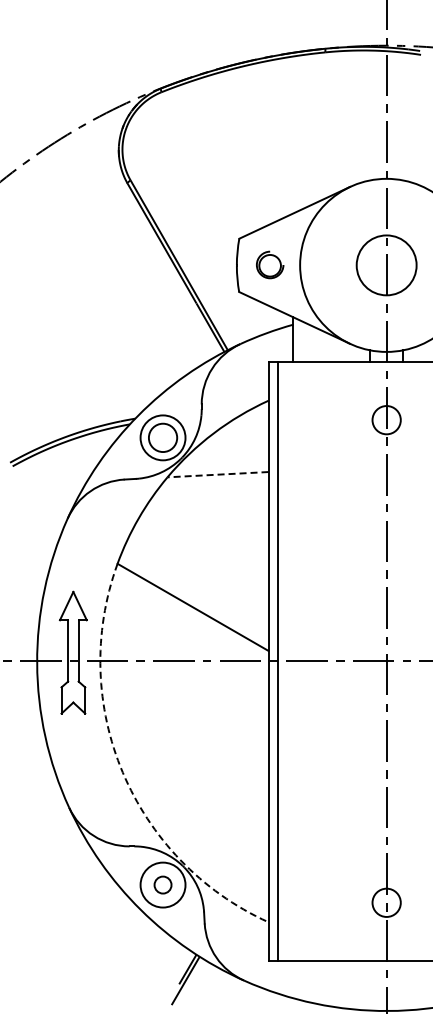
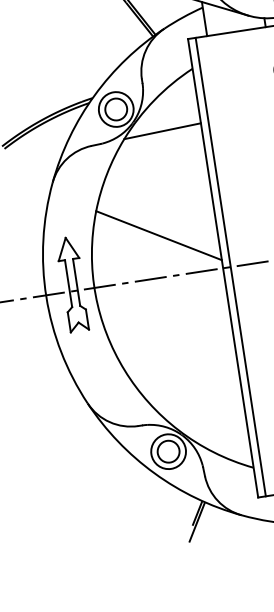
line: (218, 474) -> (162, 131), dashed -> solid
arc: (122, 772) -> (124, 370), dashed -> solid
circle: (162, 884) -> (168, 451), size x1.67

